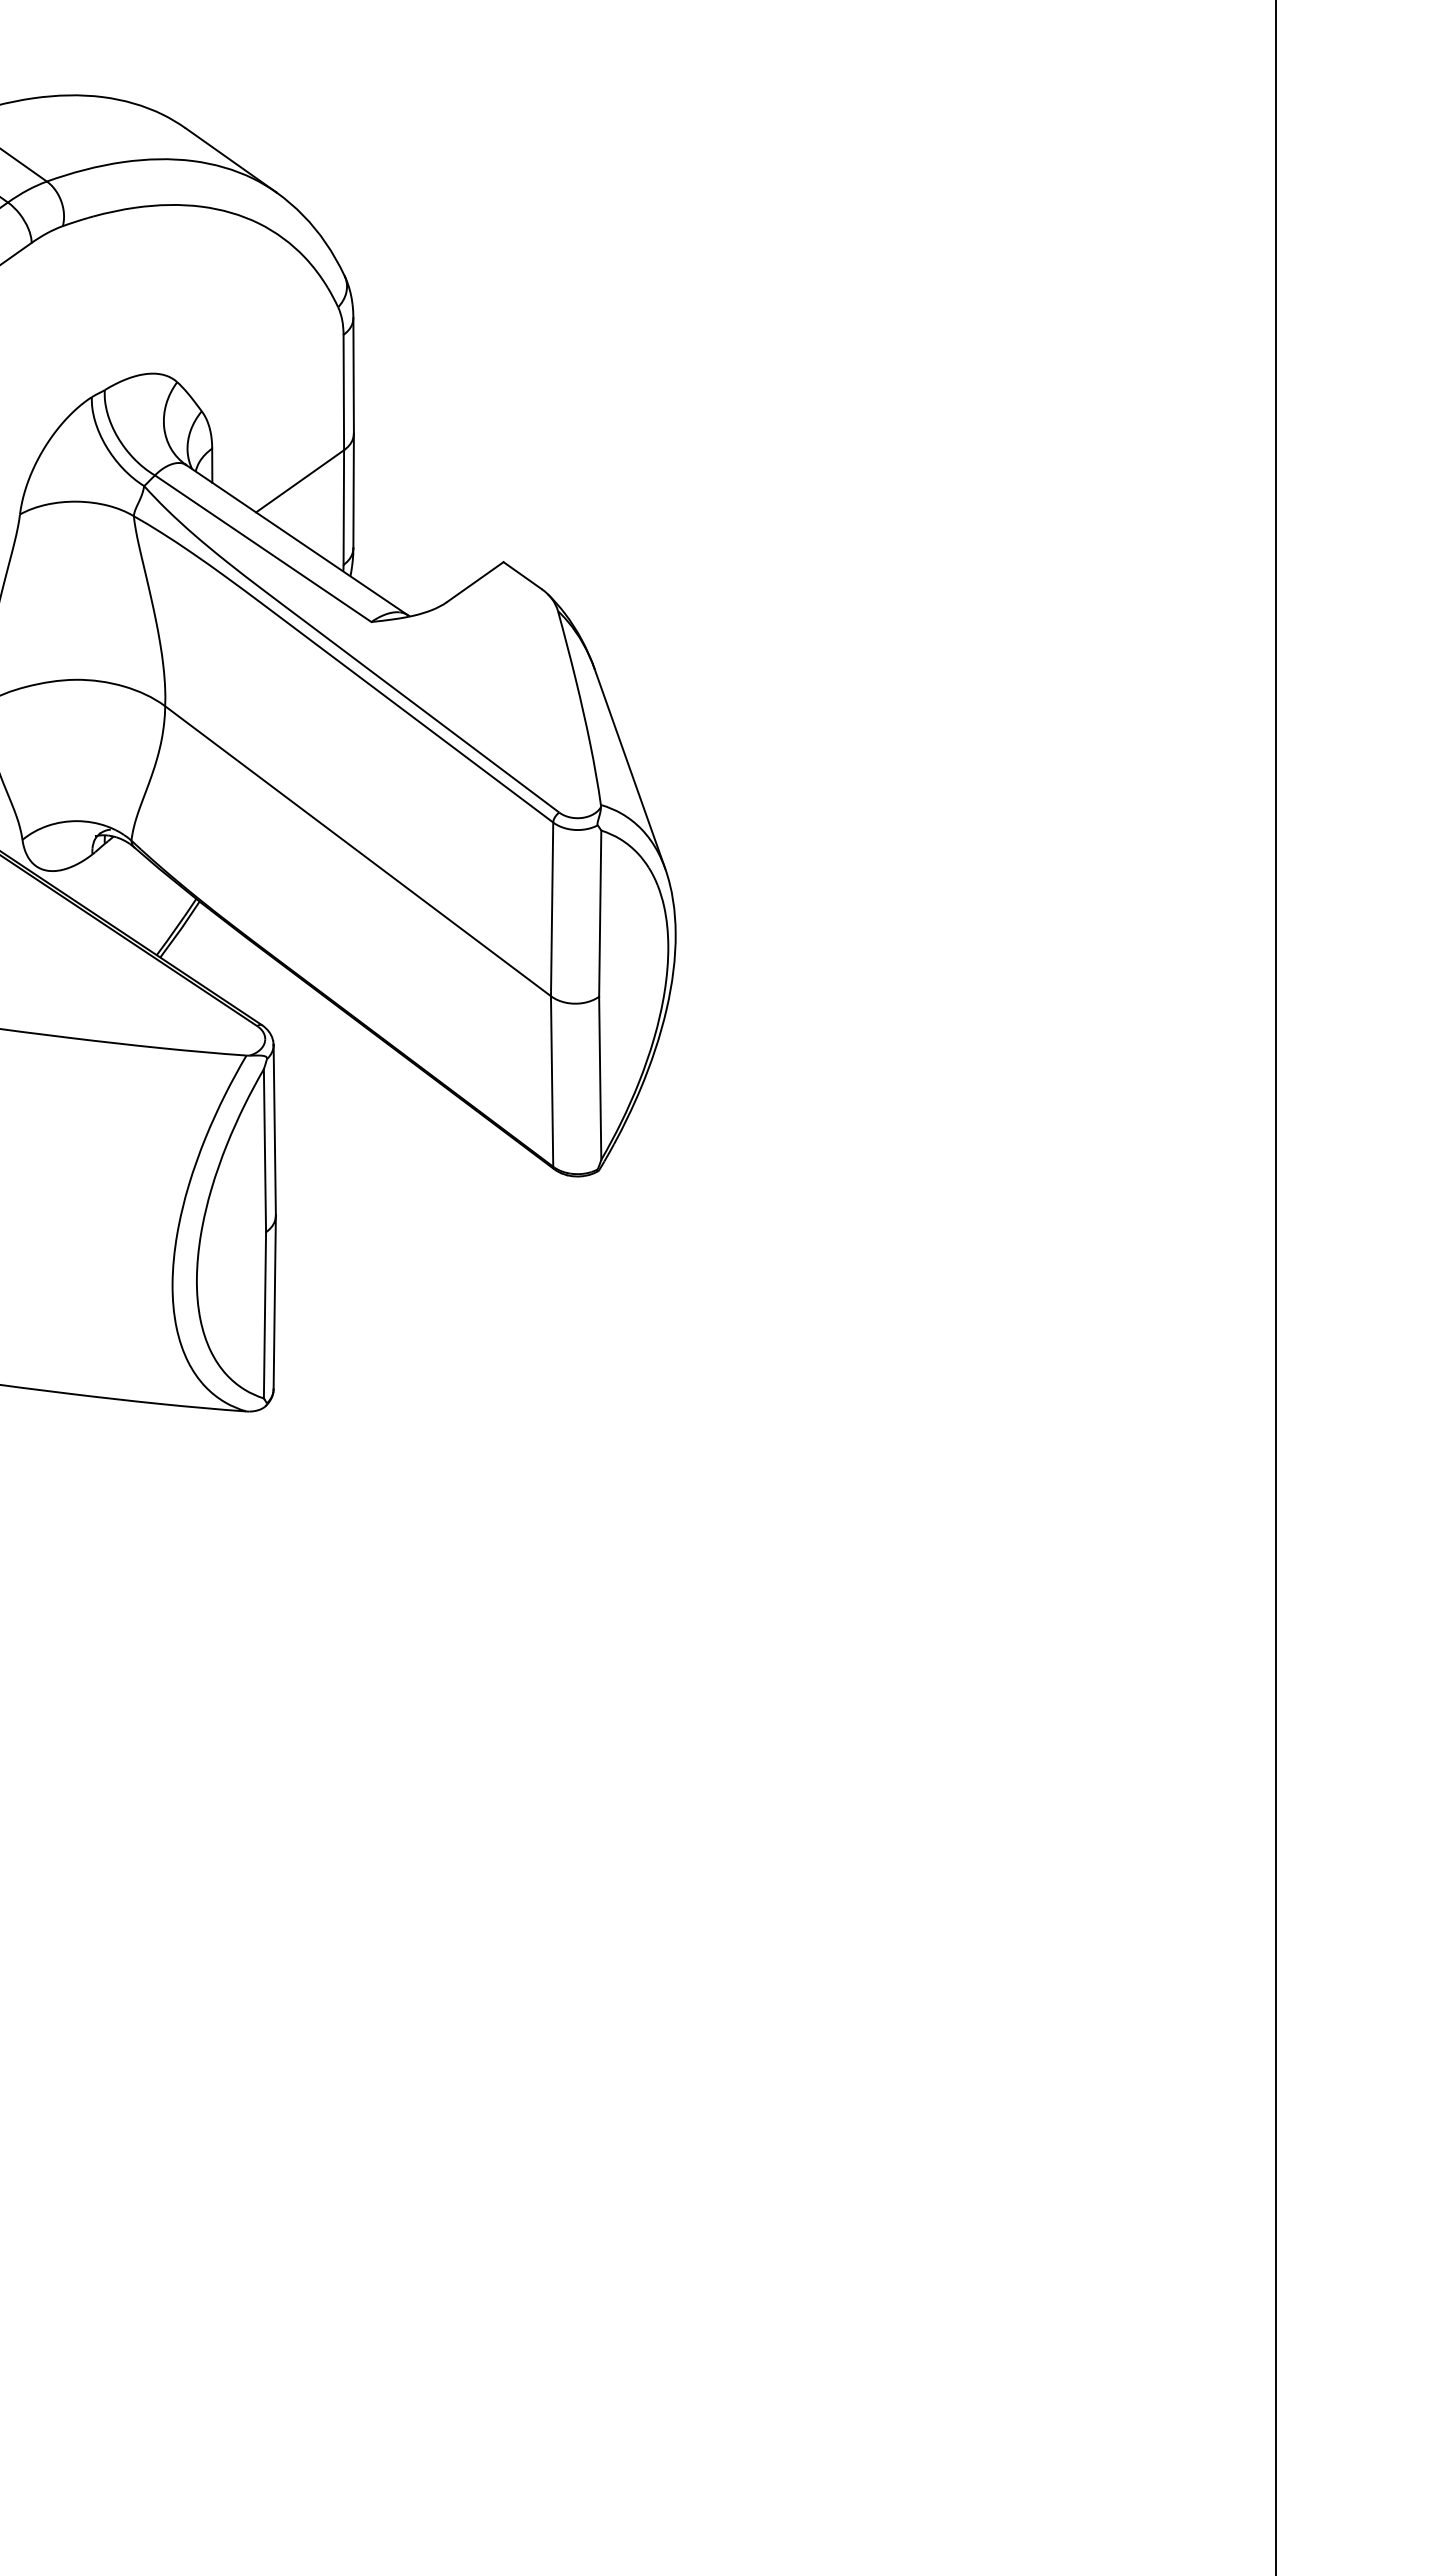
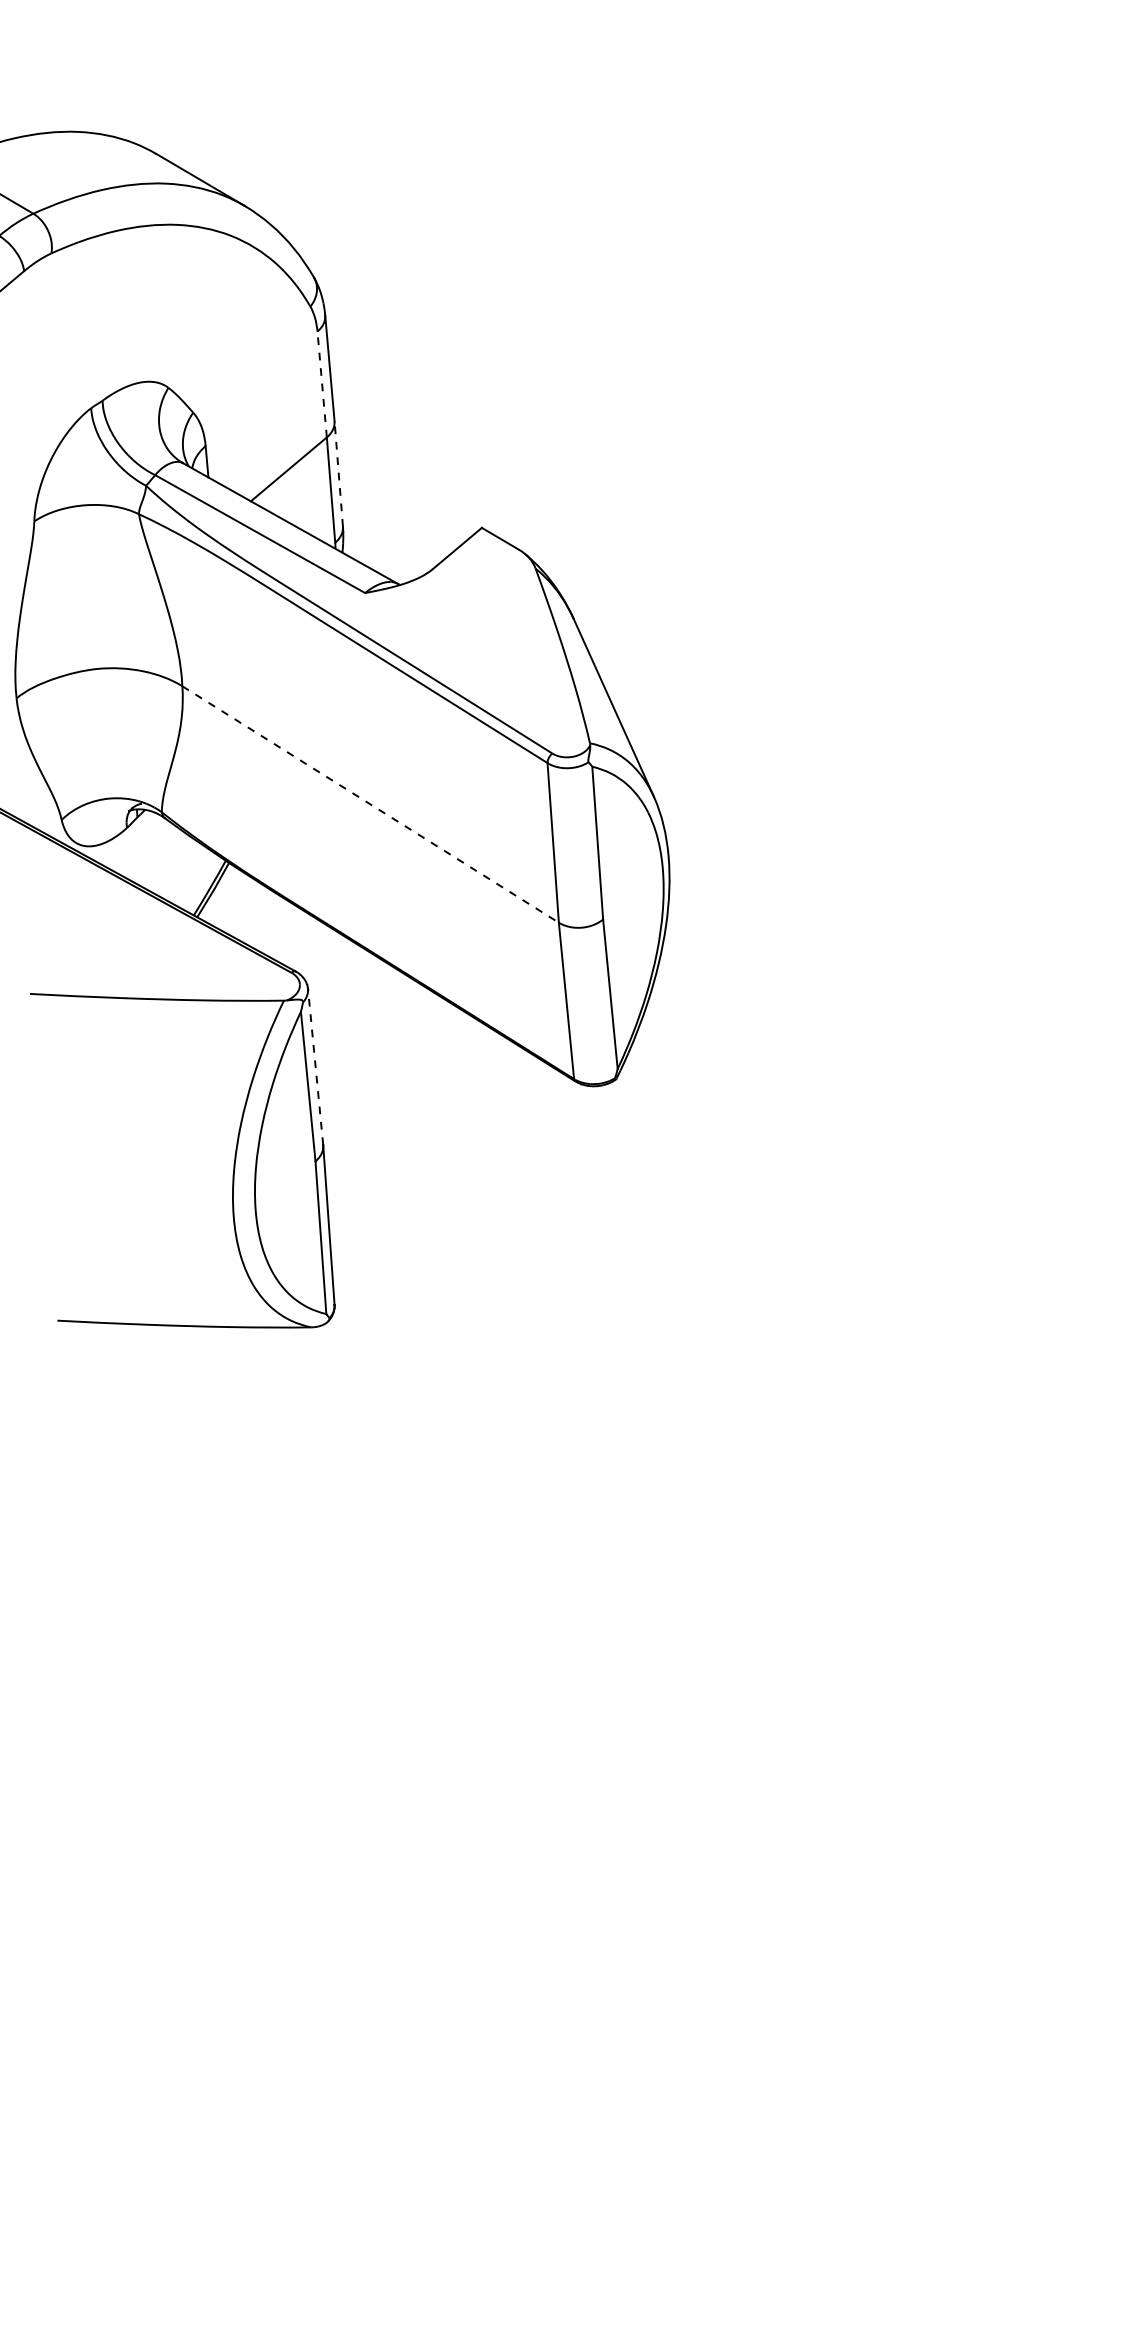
line: (343, 392) -> (321, 384), solid -> dashed
line: (353, 490) -> (338, 473), solid -> dashed
line: (358, 851) -> (371, 804), solid -> dashed
line: (274, 1129) -> (315, 1066), solid -> dashed

